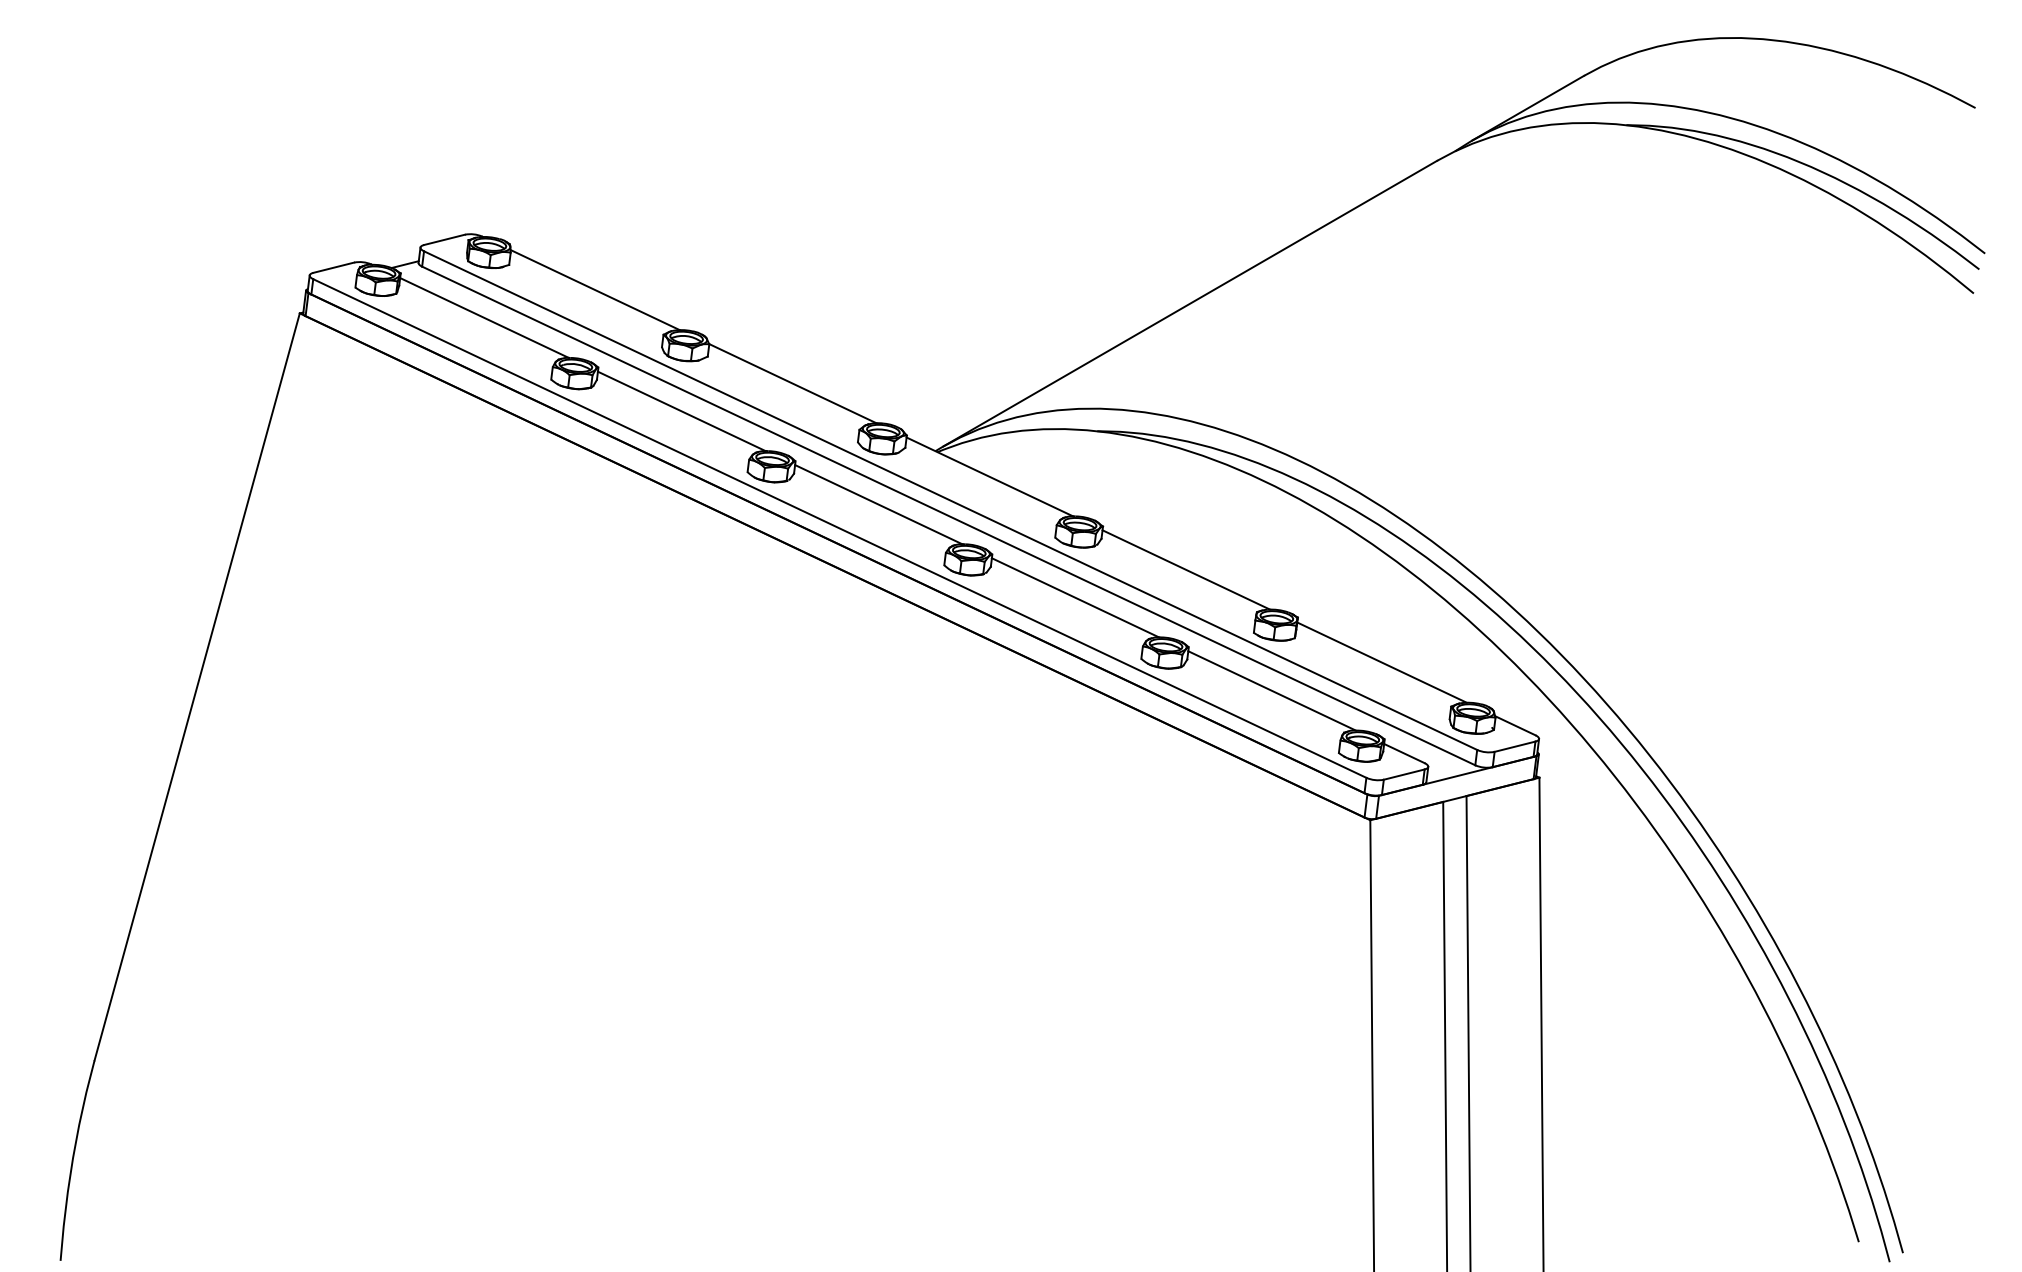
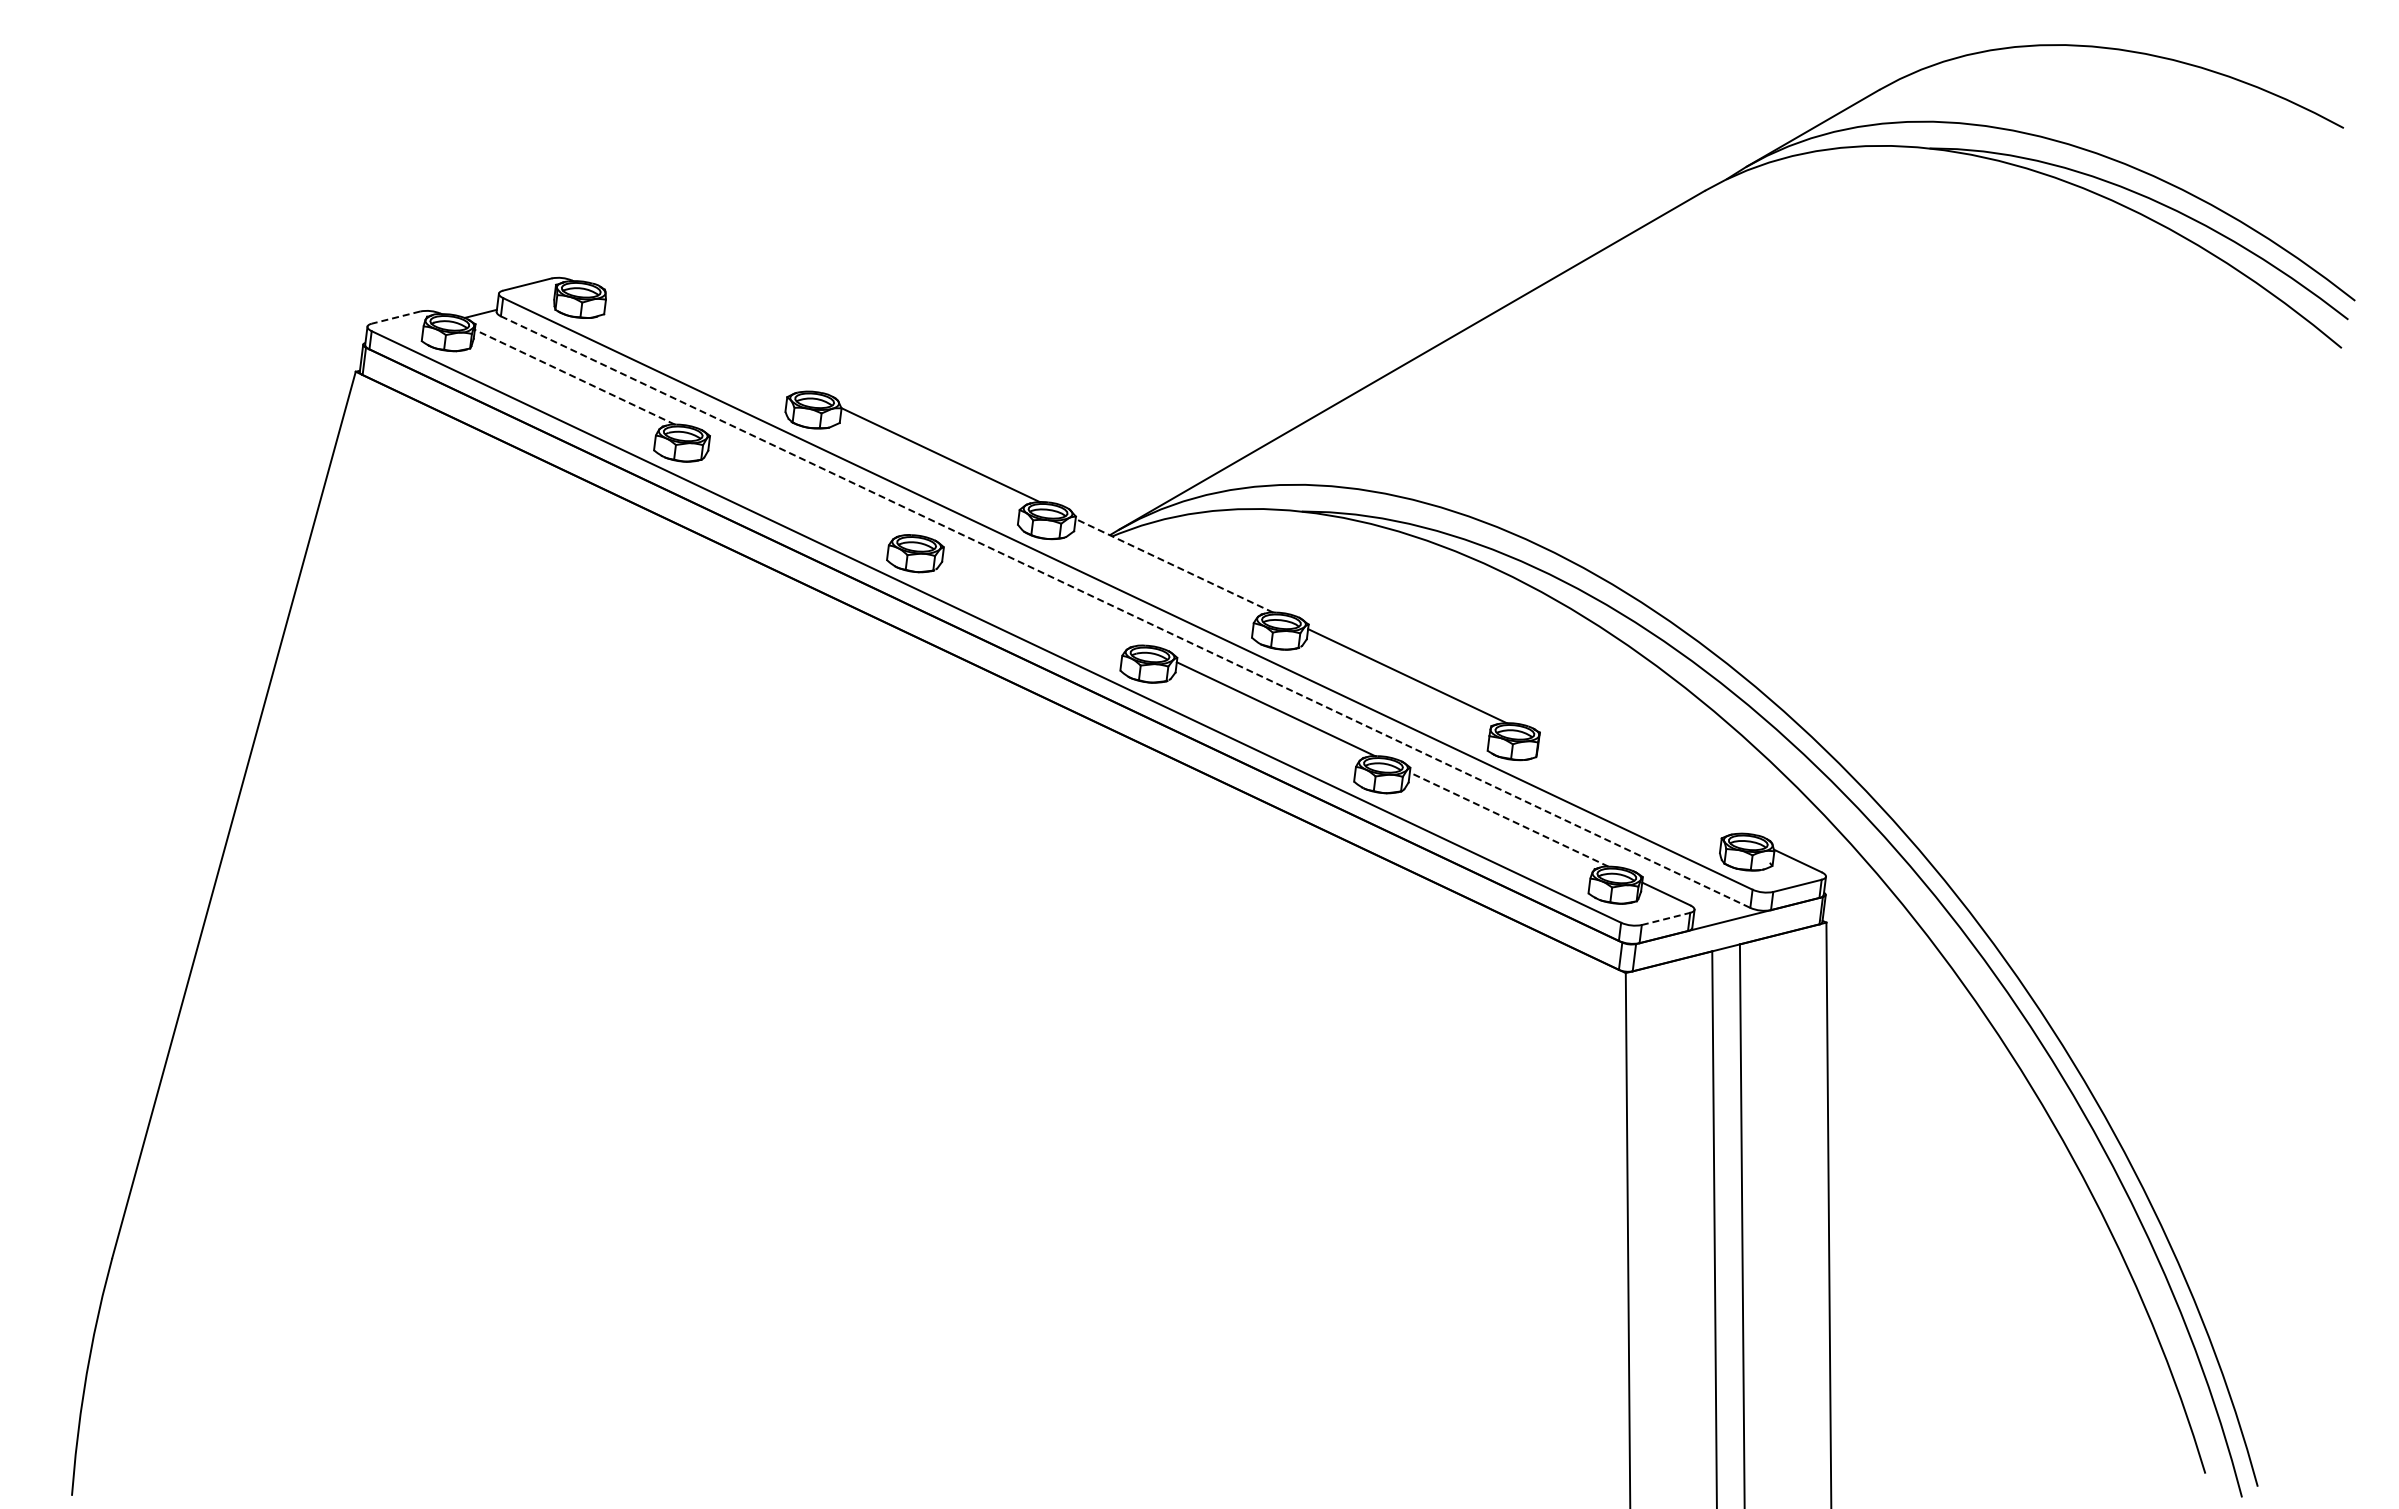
line: (334, 267) -> (396, 317), solid -> dashed
line: (594, 289) -> (705, 343), removed
line: (484, 318) -> (574, 377), solid -> dashed
line: (681, 410) -> (808, 487), removed
line: (989, 476) -> (1174, 565), solid -> dashed
line: (878, 504) -> (1042, 598), removed
line: (949, 516) -> (1126, 612), solid -> dashed
line: (1381, 662) -> (1639, 785), removed
line: (1271, 690) -> (1508, 819), solid -> dashed
line: (1404, 774) -> (1666, 918), solid -> dashed

